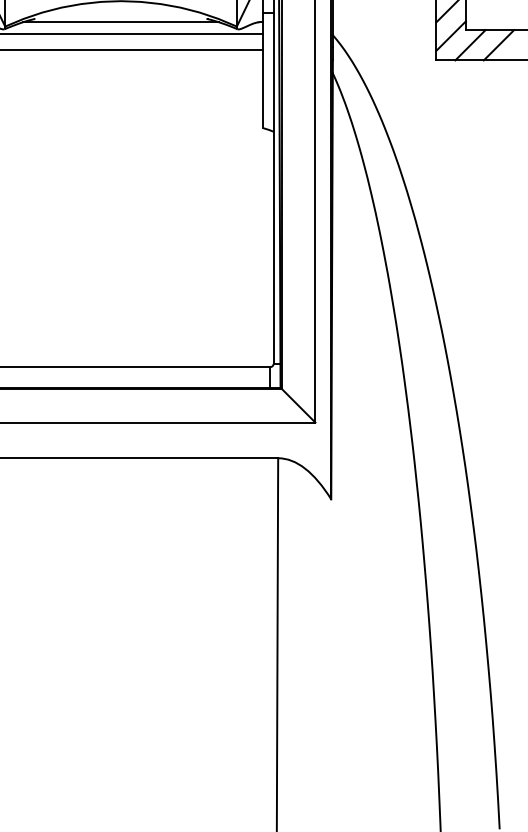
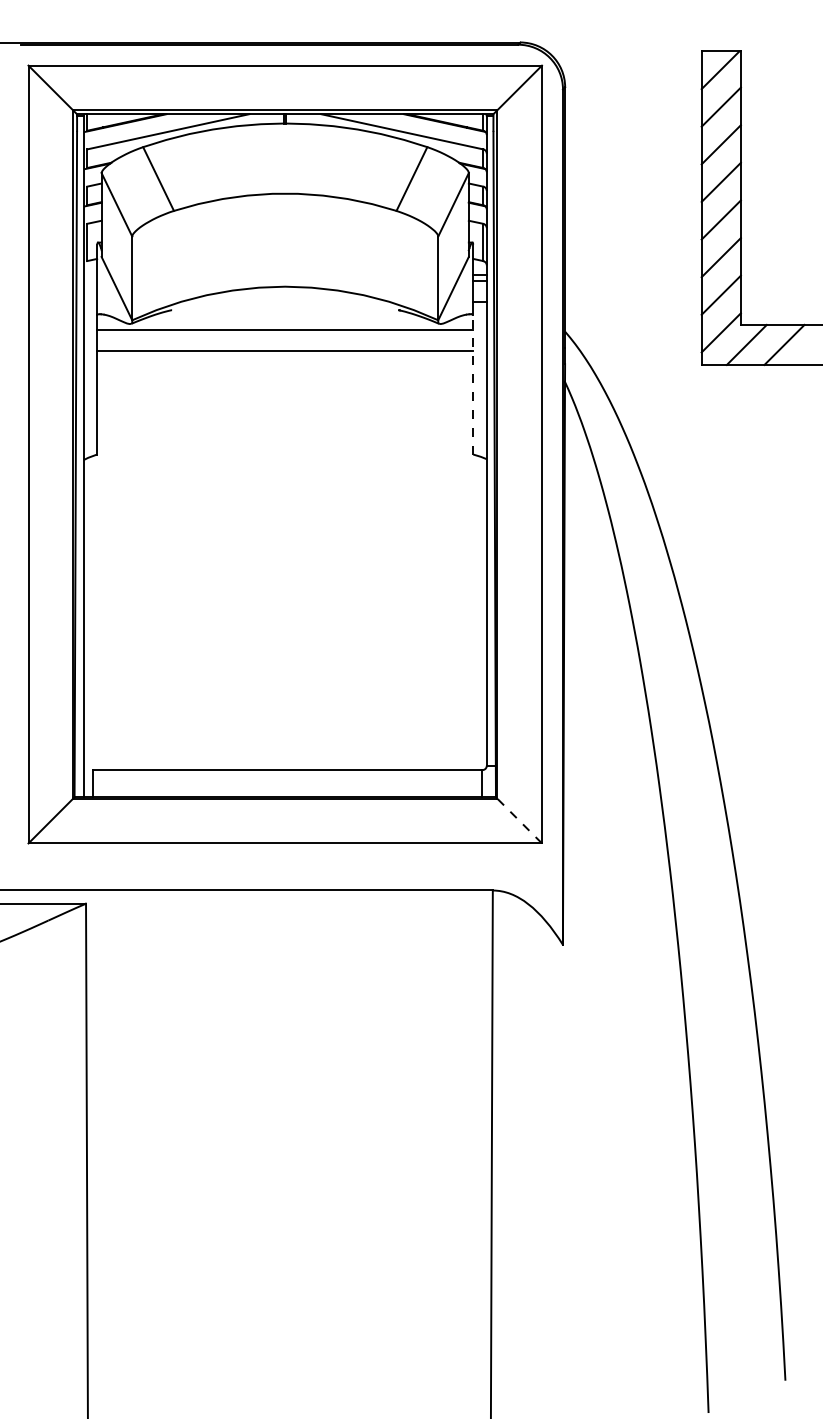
line: (120, 22) -> (284, 314), removed
line: (263, 75) -> (473, 384), solid -> dashed
line: (297, 405) -> (518, 820), solid -> dashed

